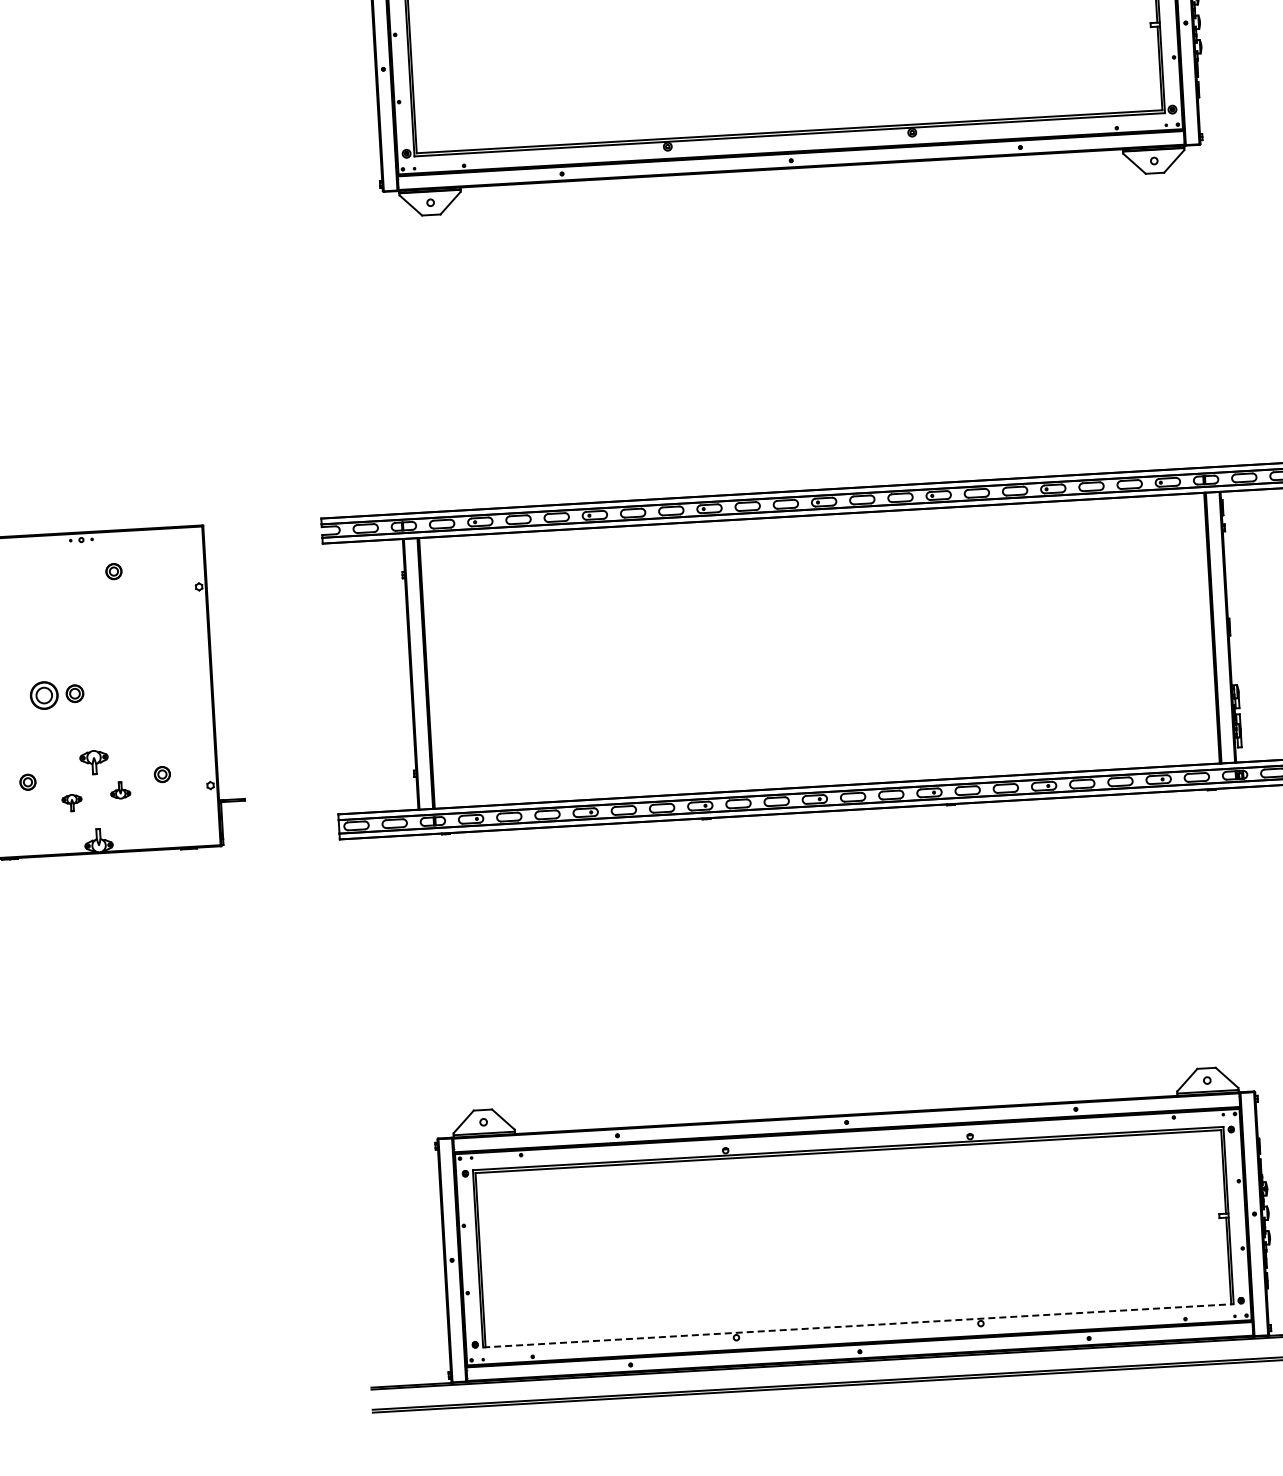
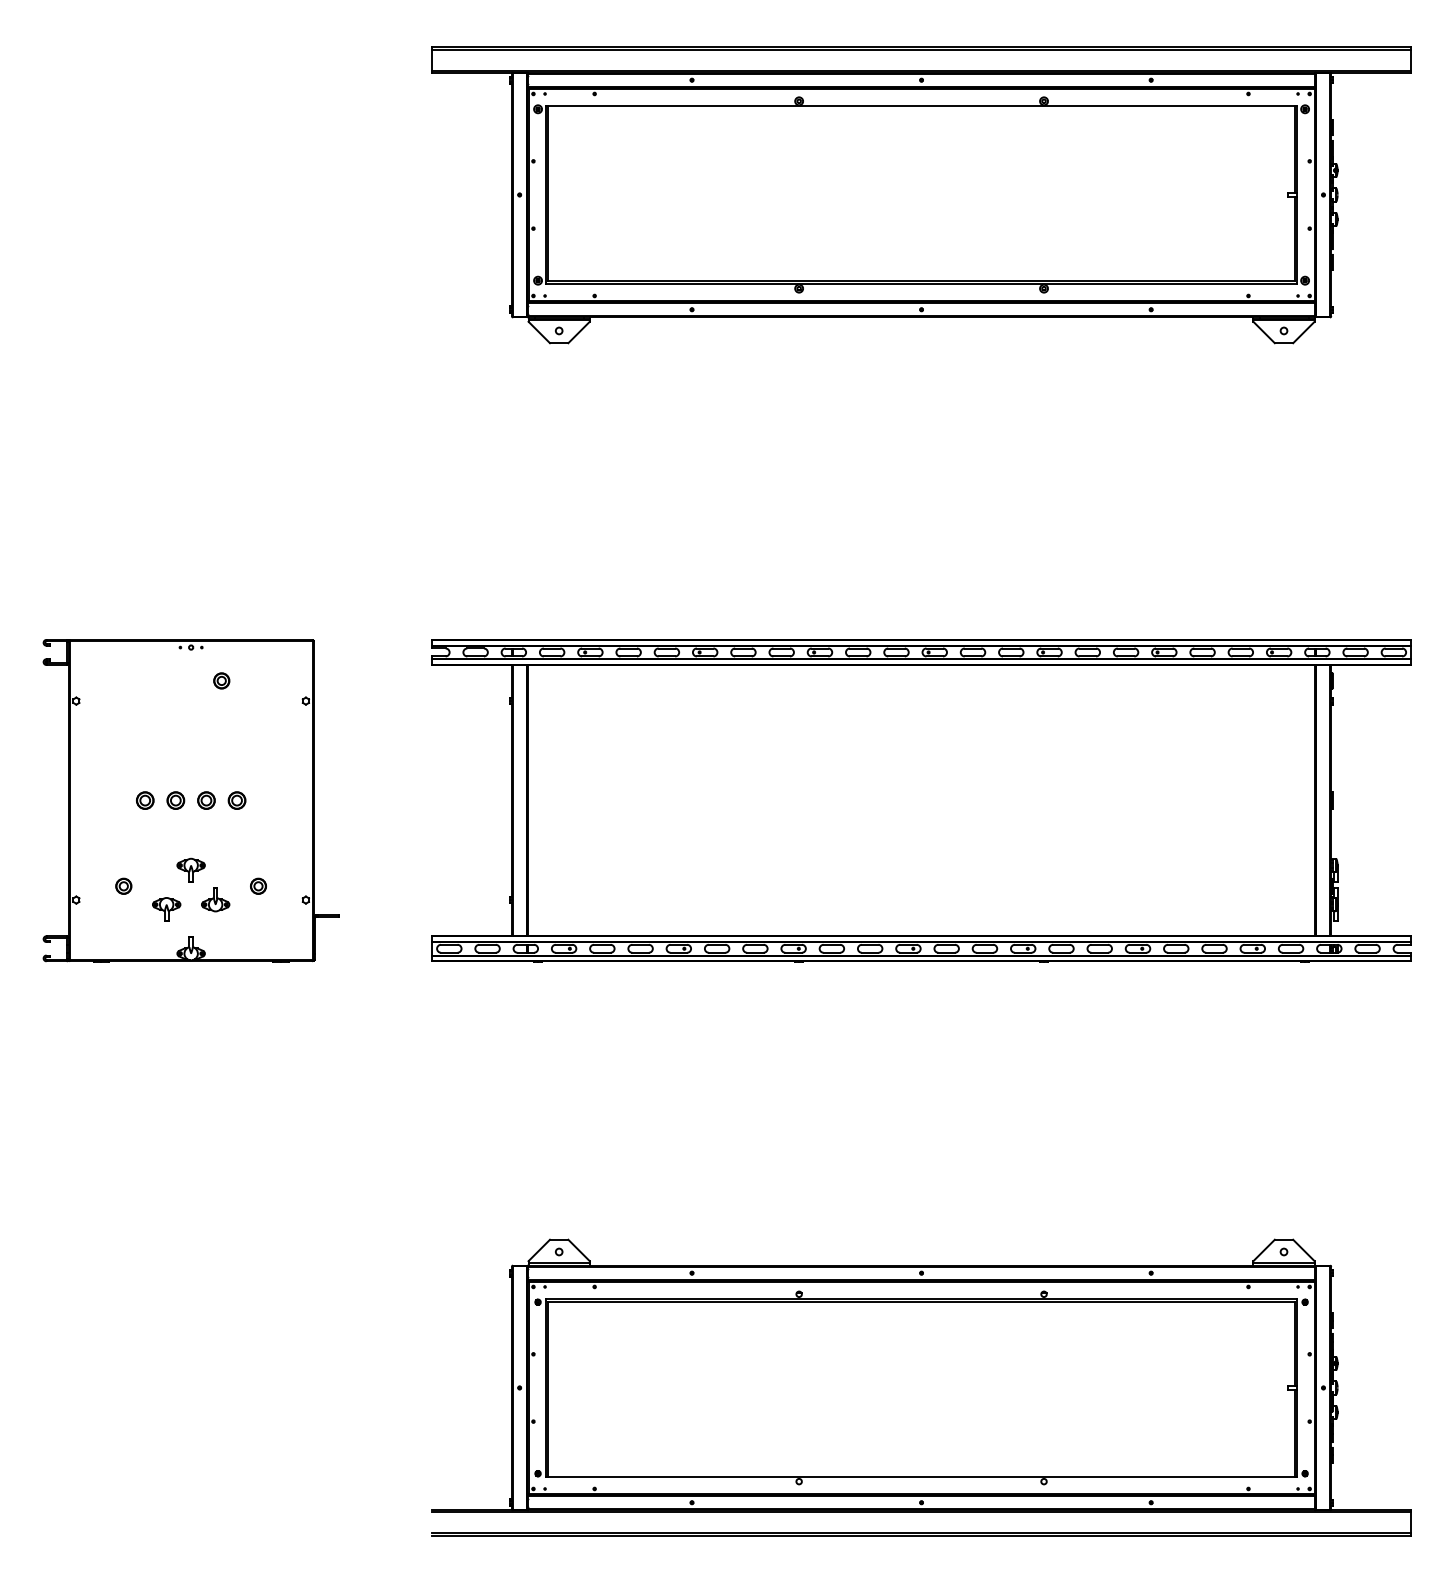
part: (135, 690) -> (236, 800), added
part: (105, 691) -> (206, 800), added
part: (44, 695) -> (145, 800), size x0.62
part: (120, 790) -> (215, 899), size x1.43
part: (71, 802) -> (166, 909), size x1.43
line: (858, 1325) -> (921, 1476), dashed -> solid

